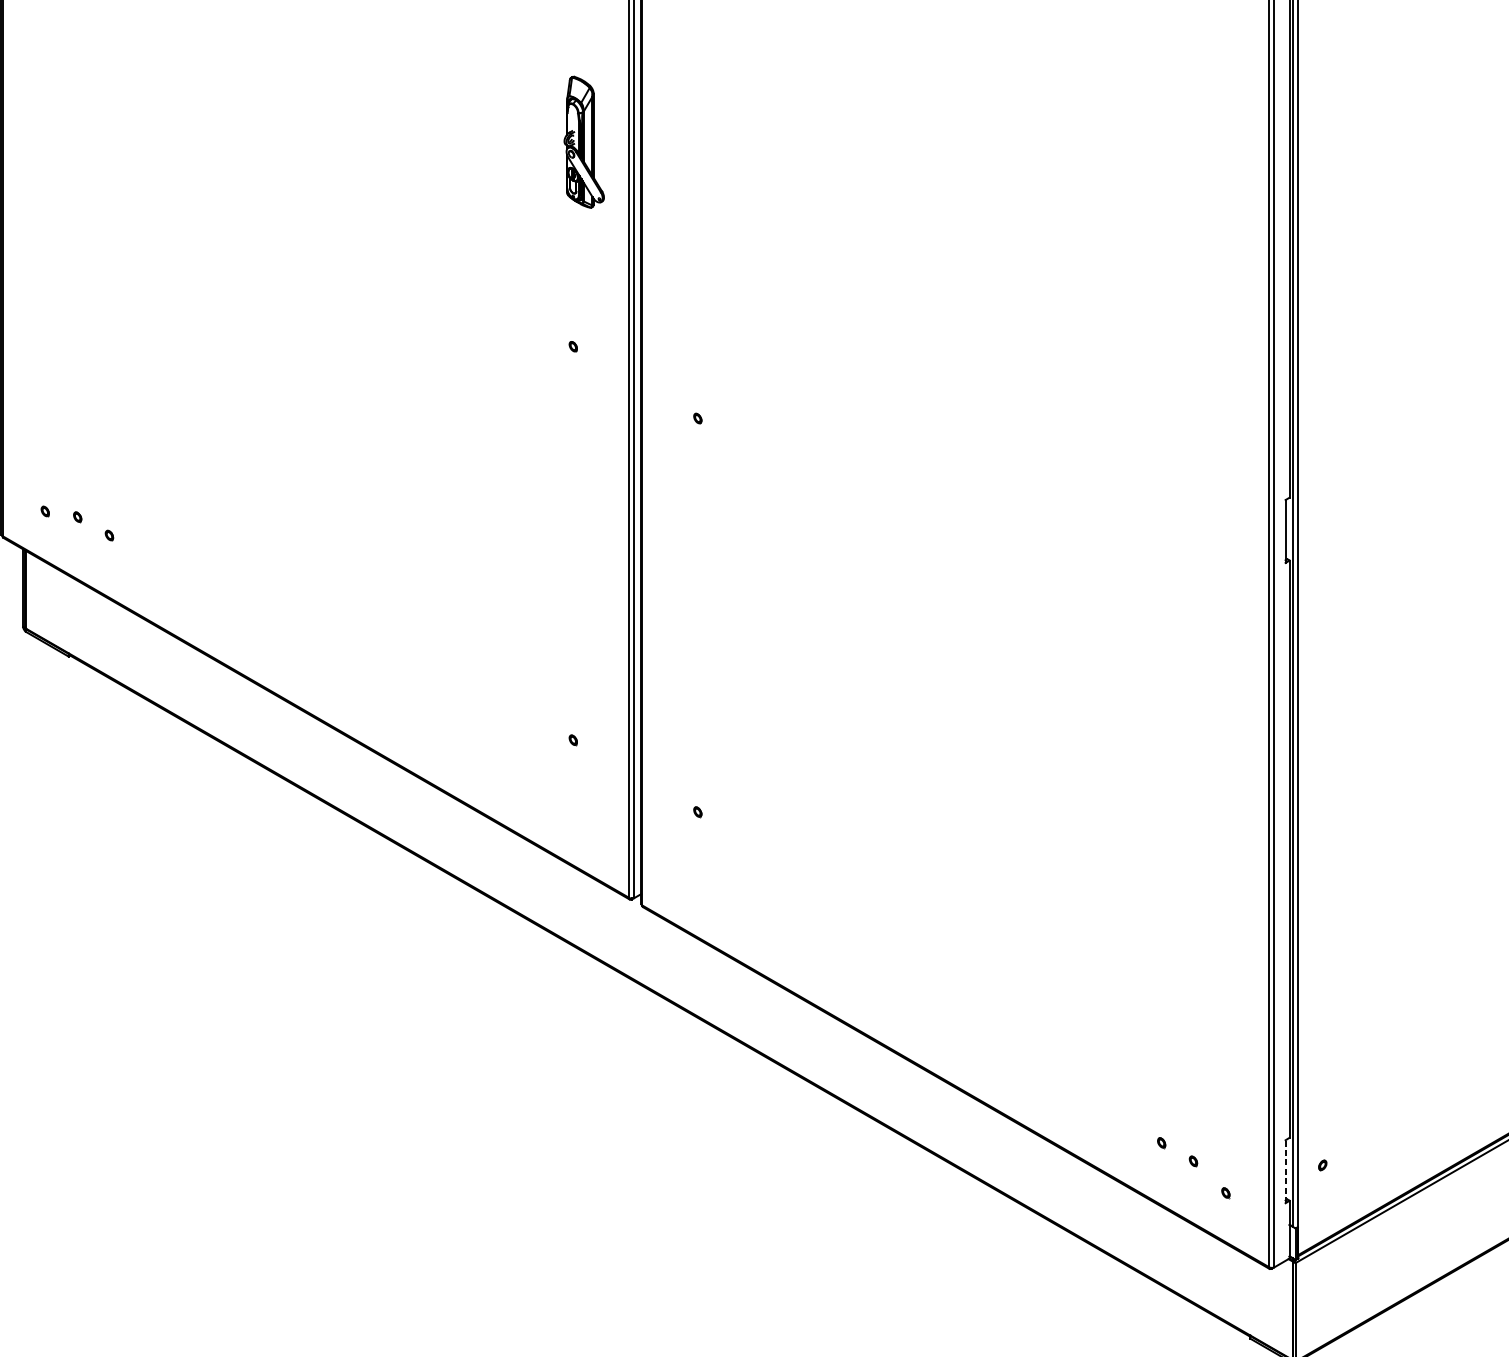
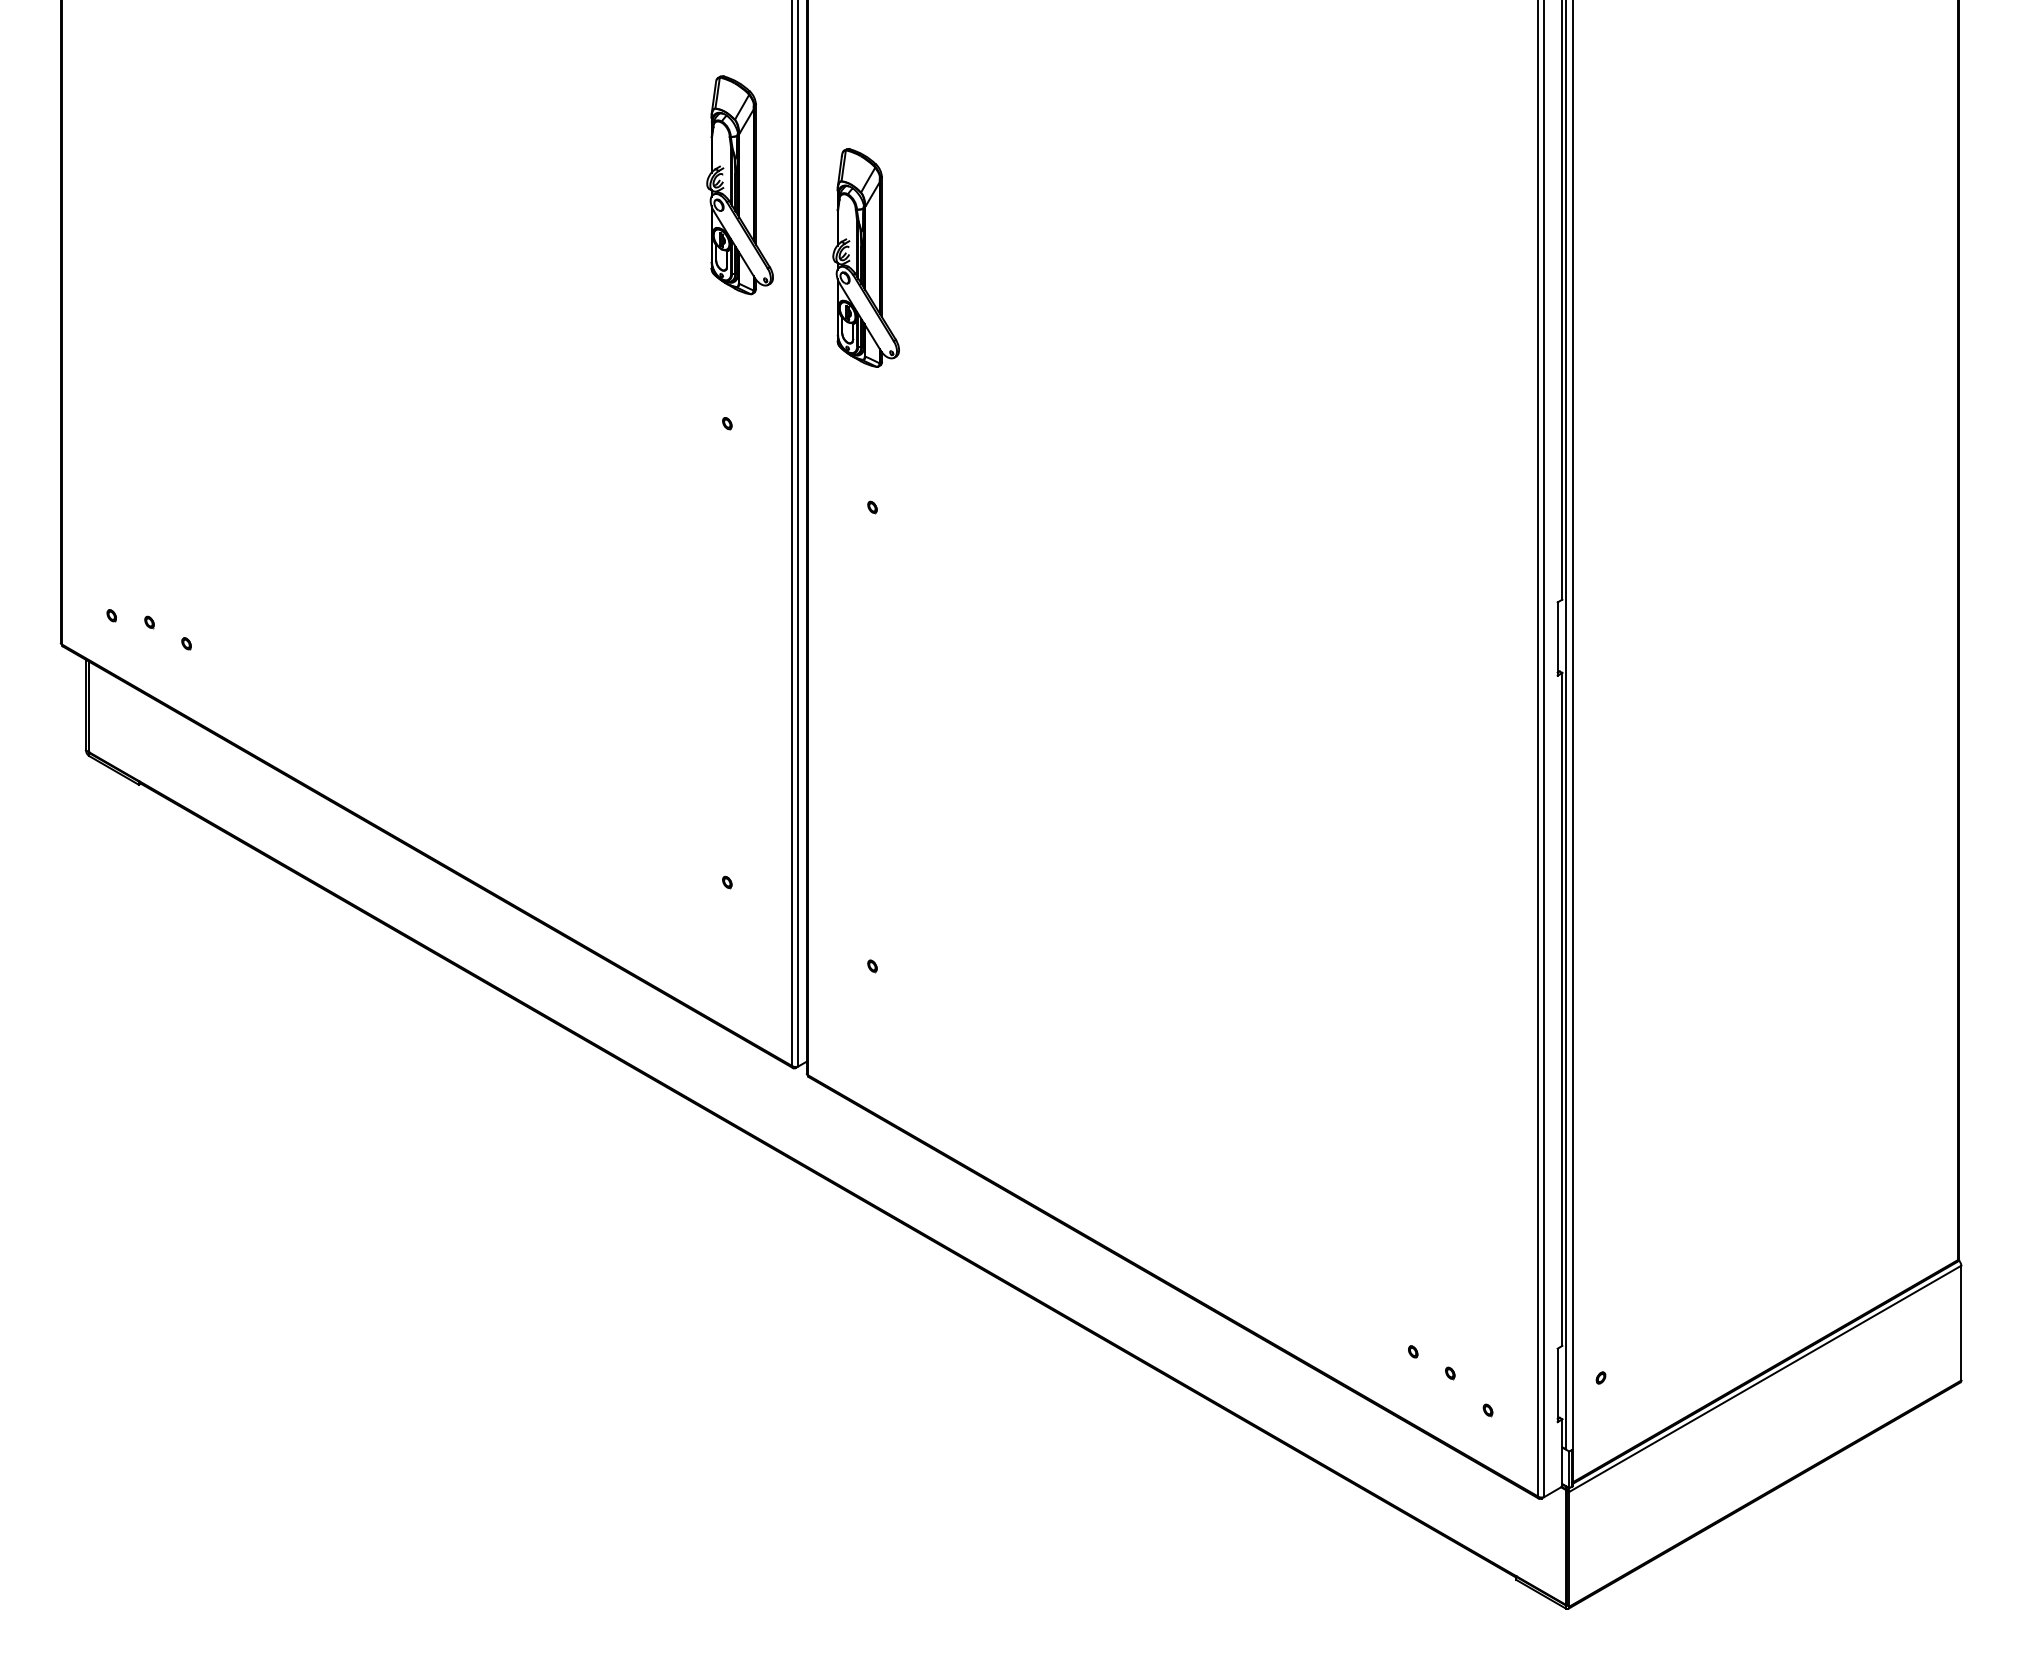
part: (583, 142) -> (739, 185), size x1.43
part: (691, 204) -> (865, 257), added
line: (1285, 1171) -> (1557, 1385), dashed -> solid

